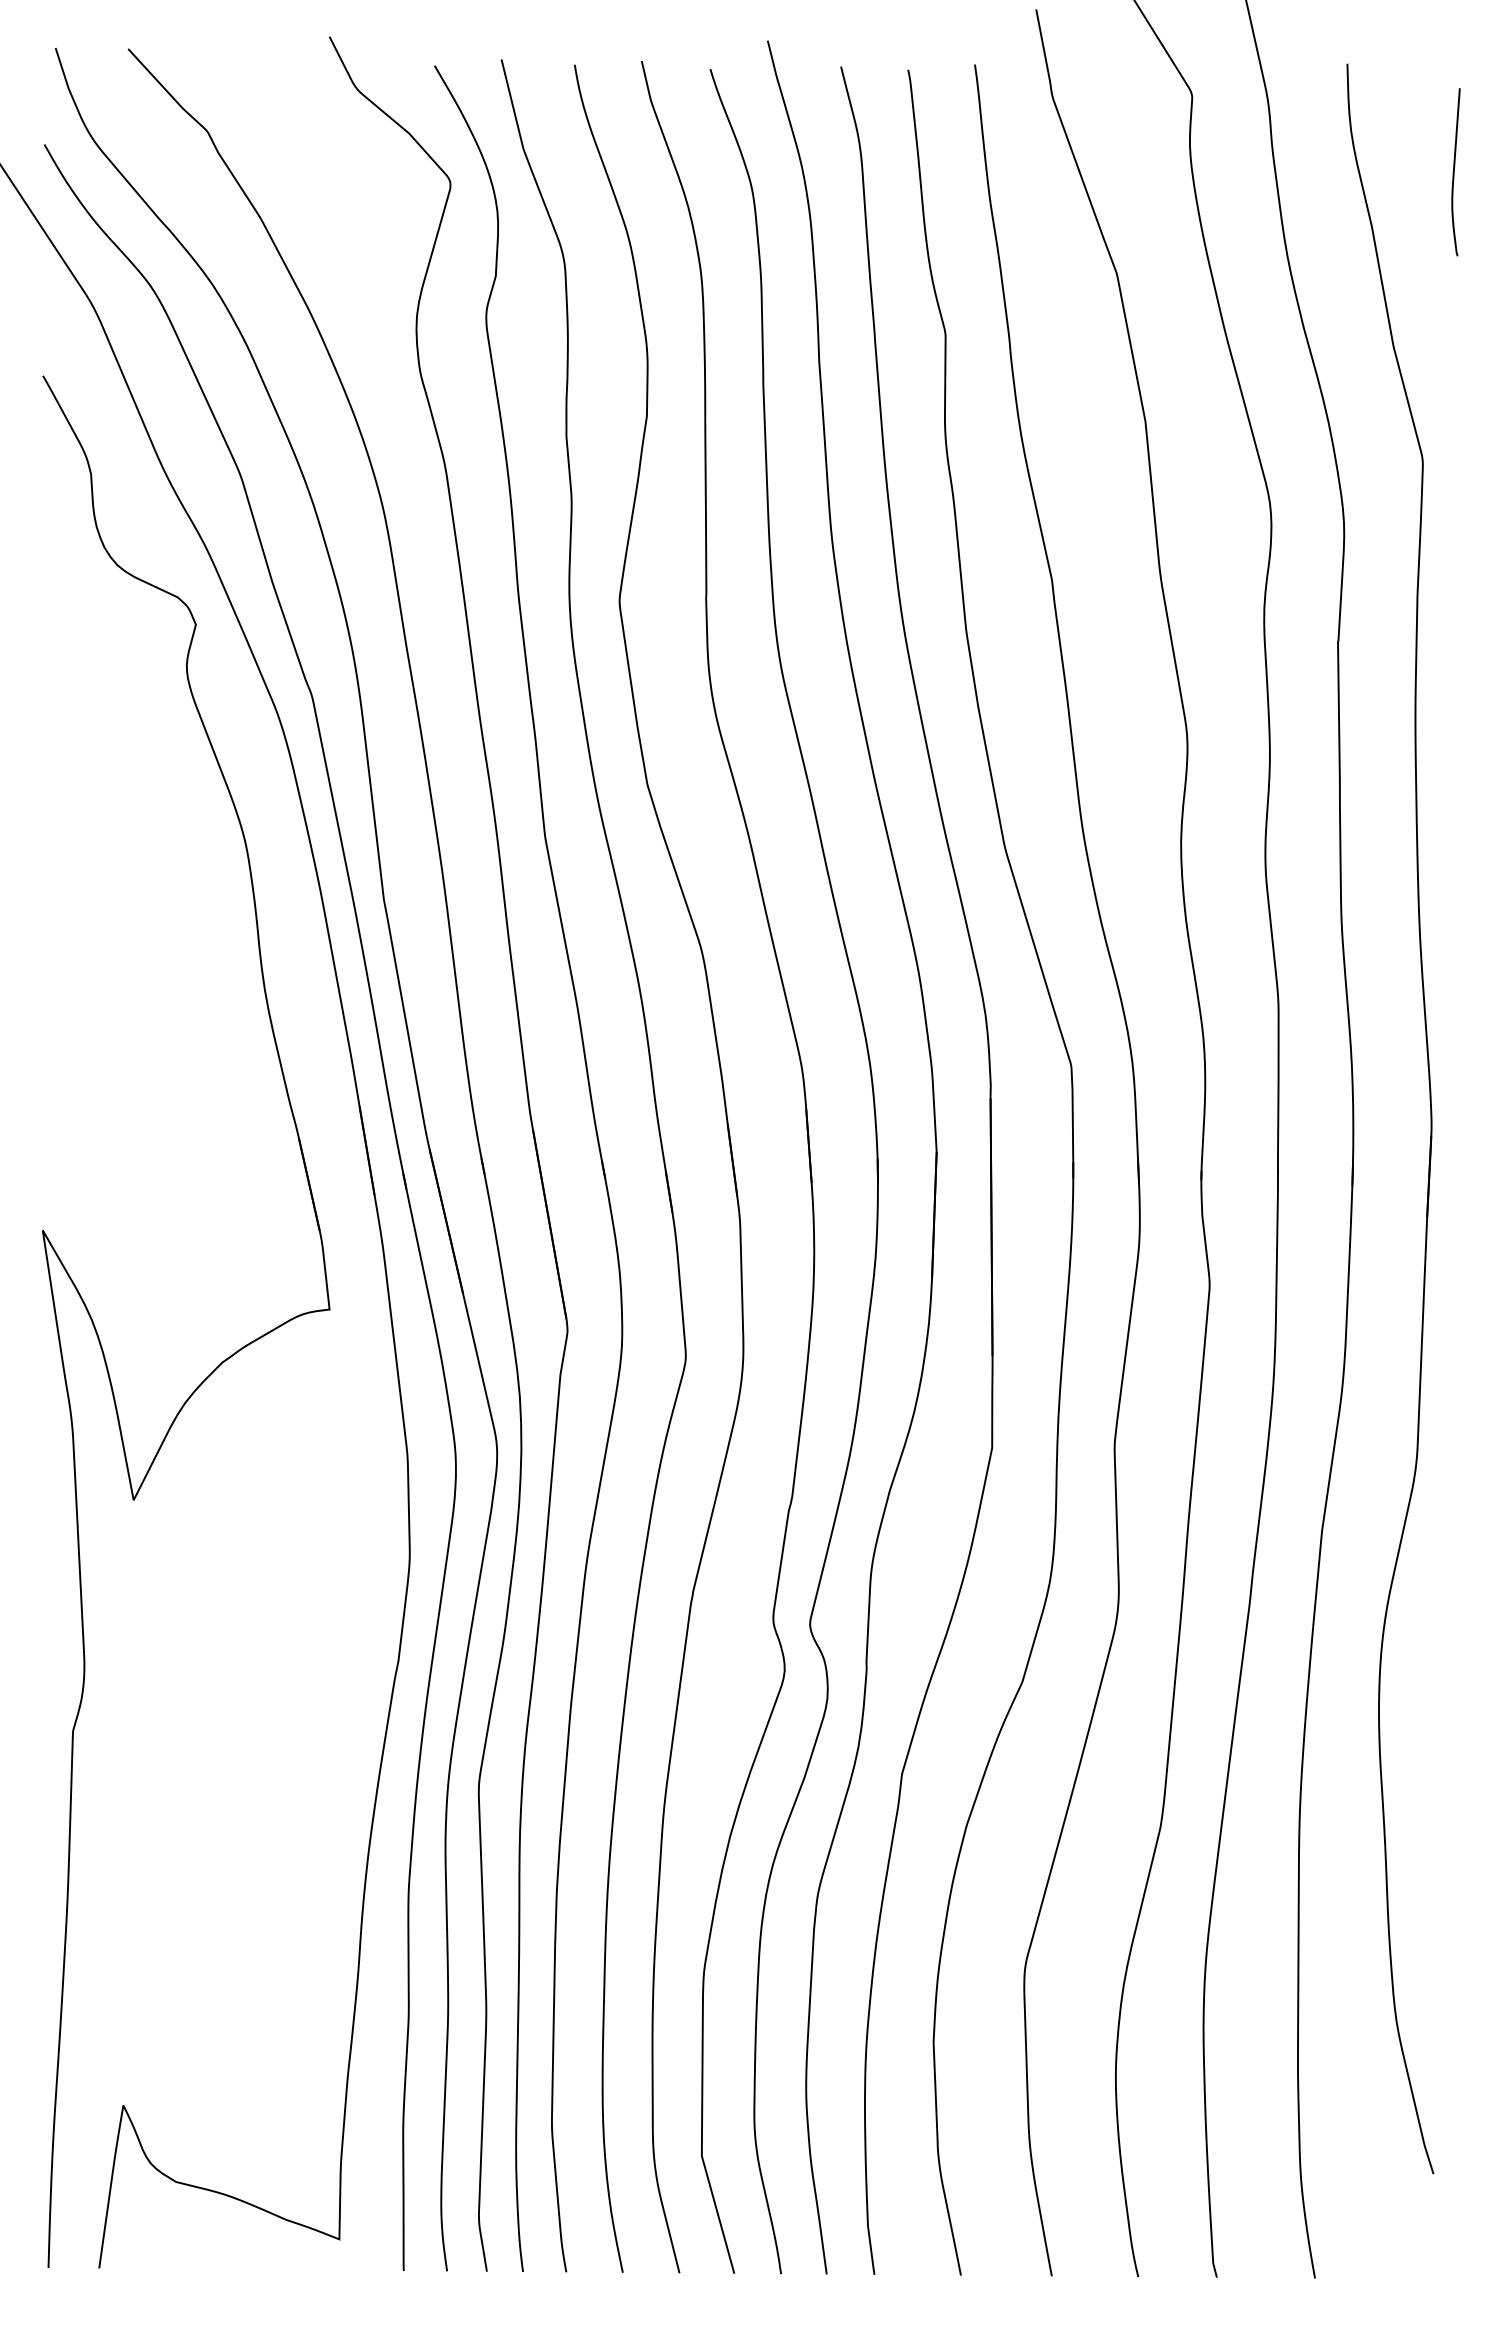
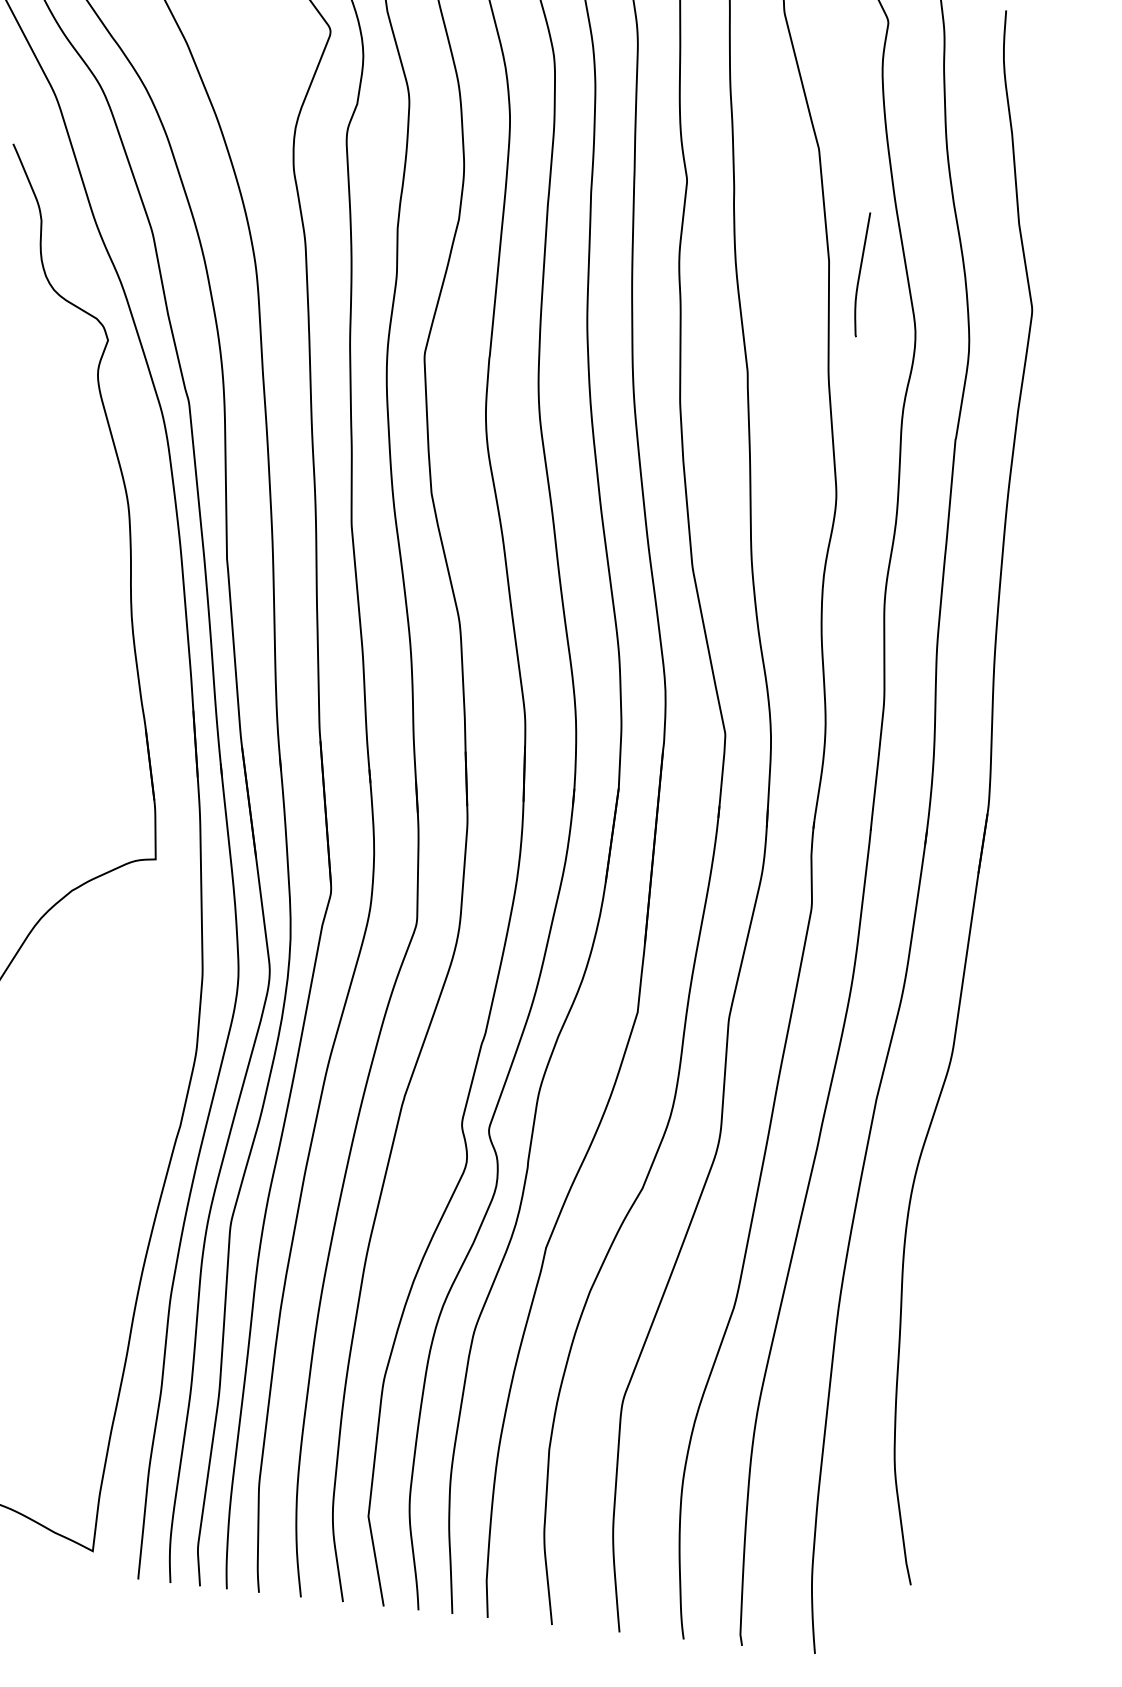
curve: (1454, 172) -> (860, 274), moved

